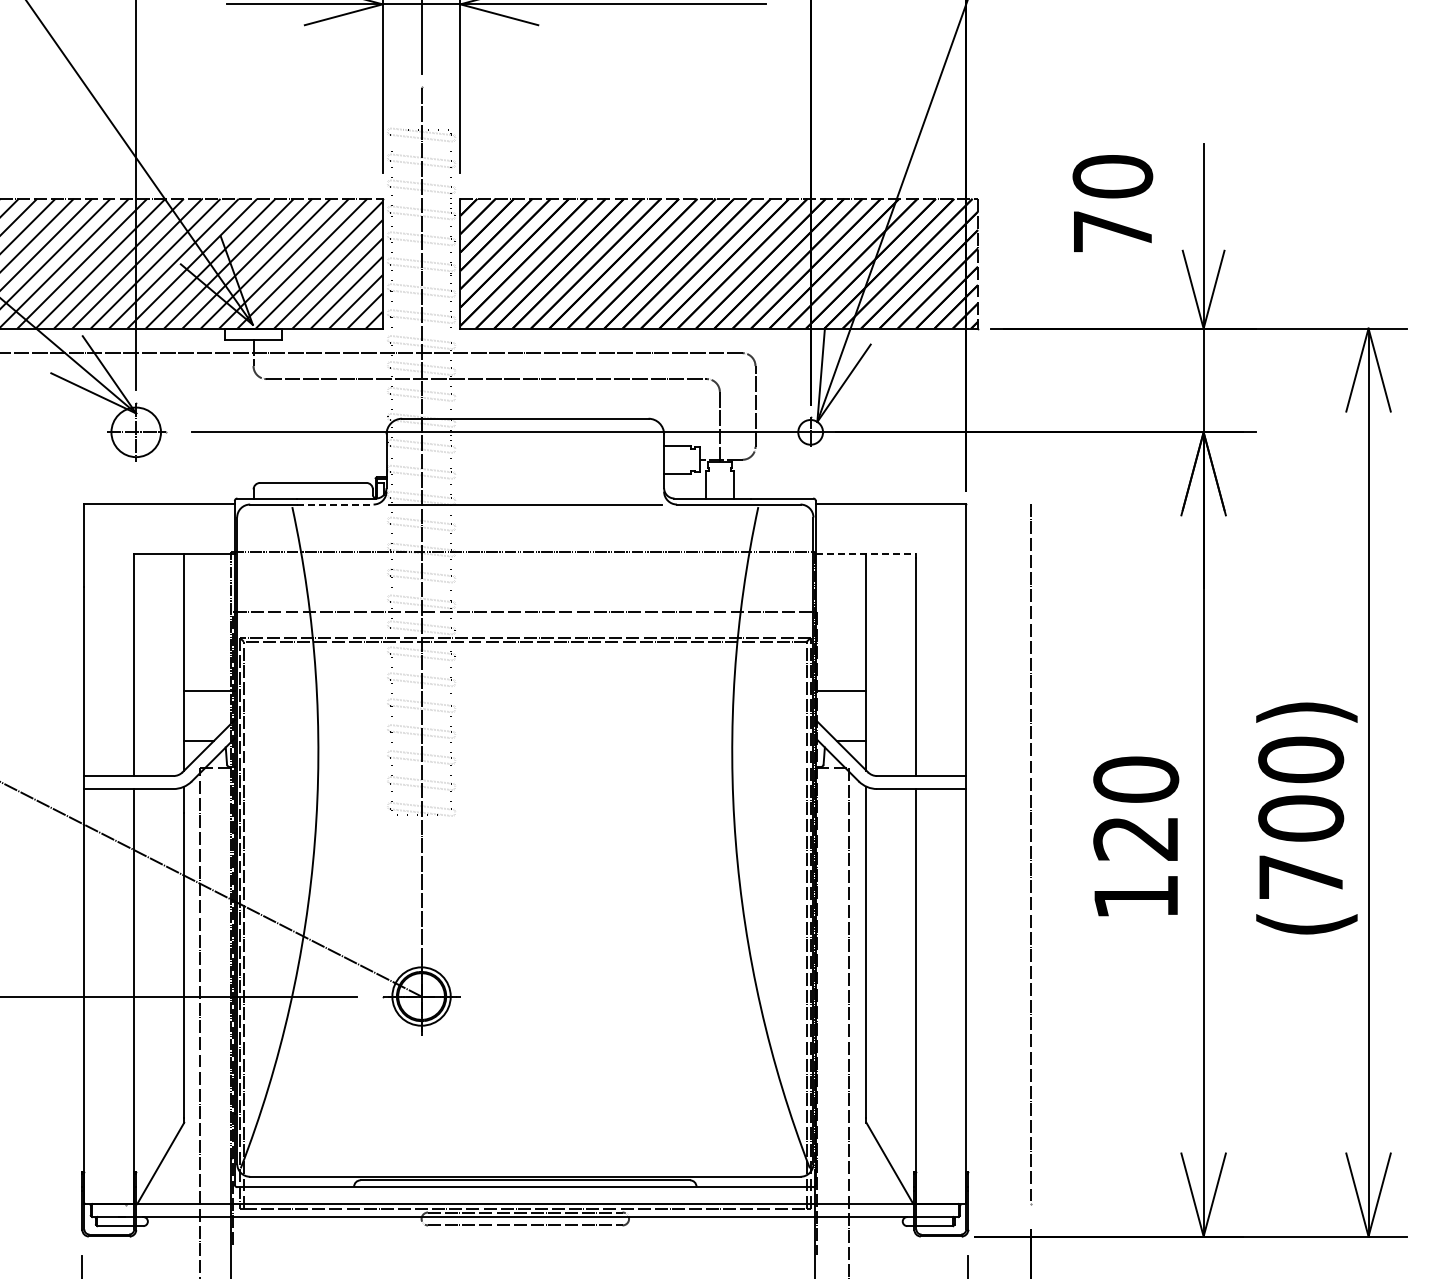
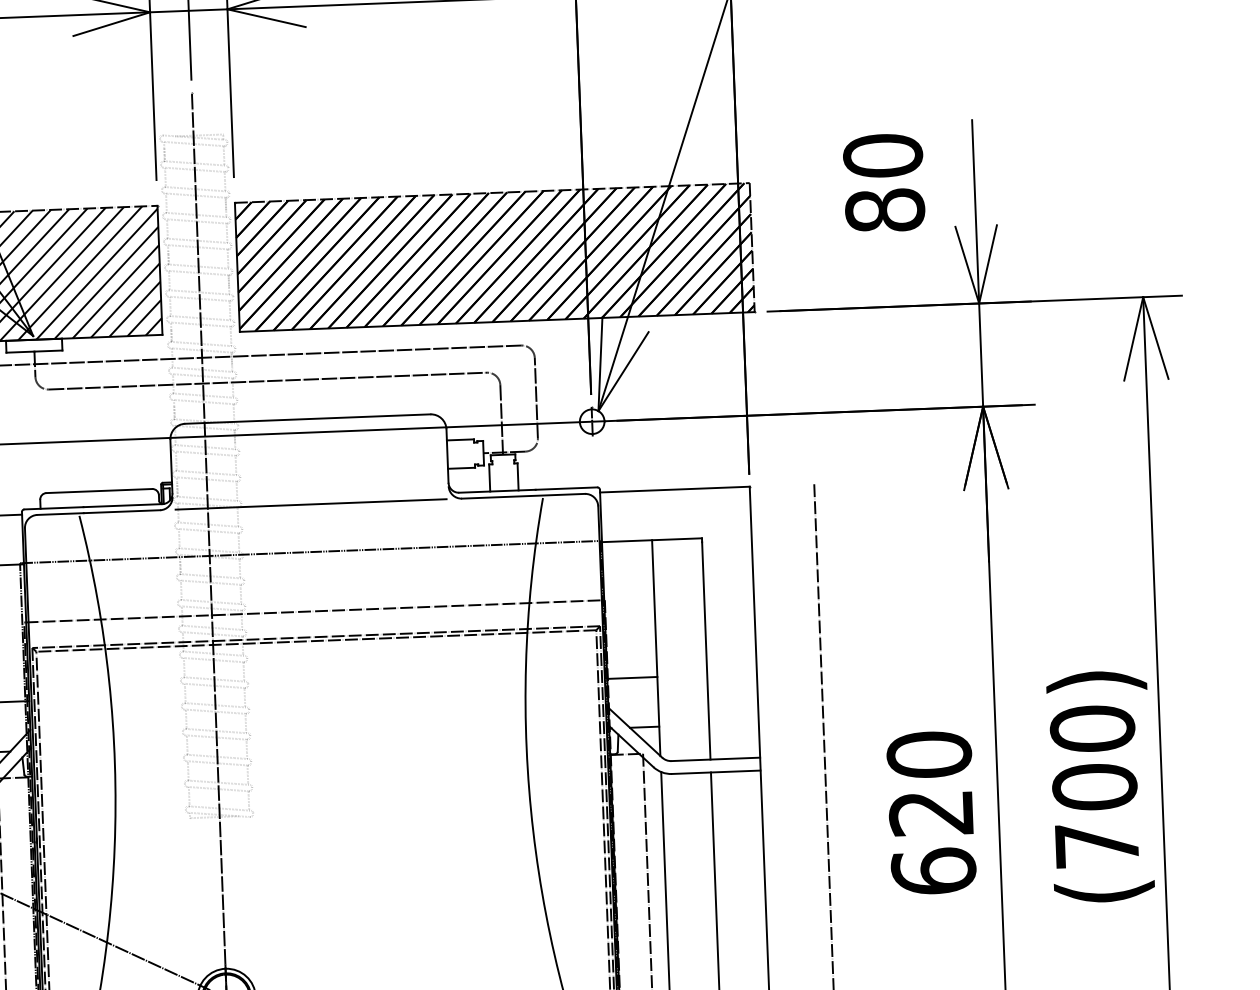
text: (1112, 231) -> (884, 210), 70 -> 80
line: (335, 504) -> (122, 511), dashed -> solid
line: (866, 553) -> (652, 540), dashed -> solid
text: (1136, 896) -> (934, 870), 120 -> 620

